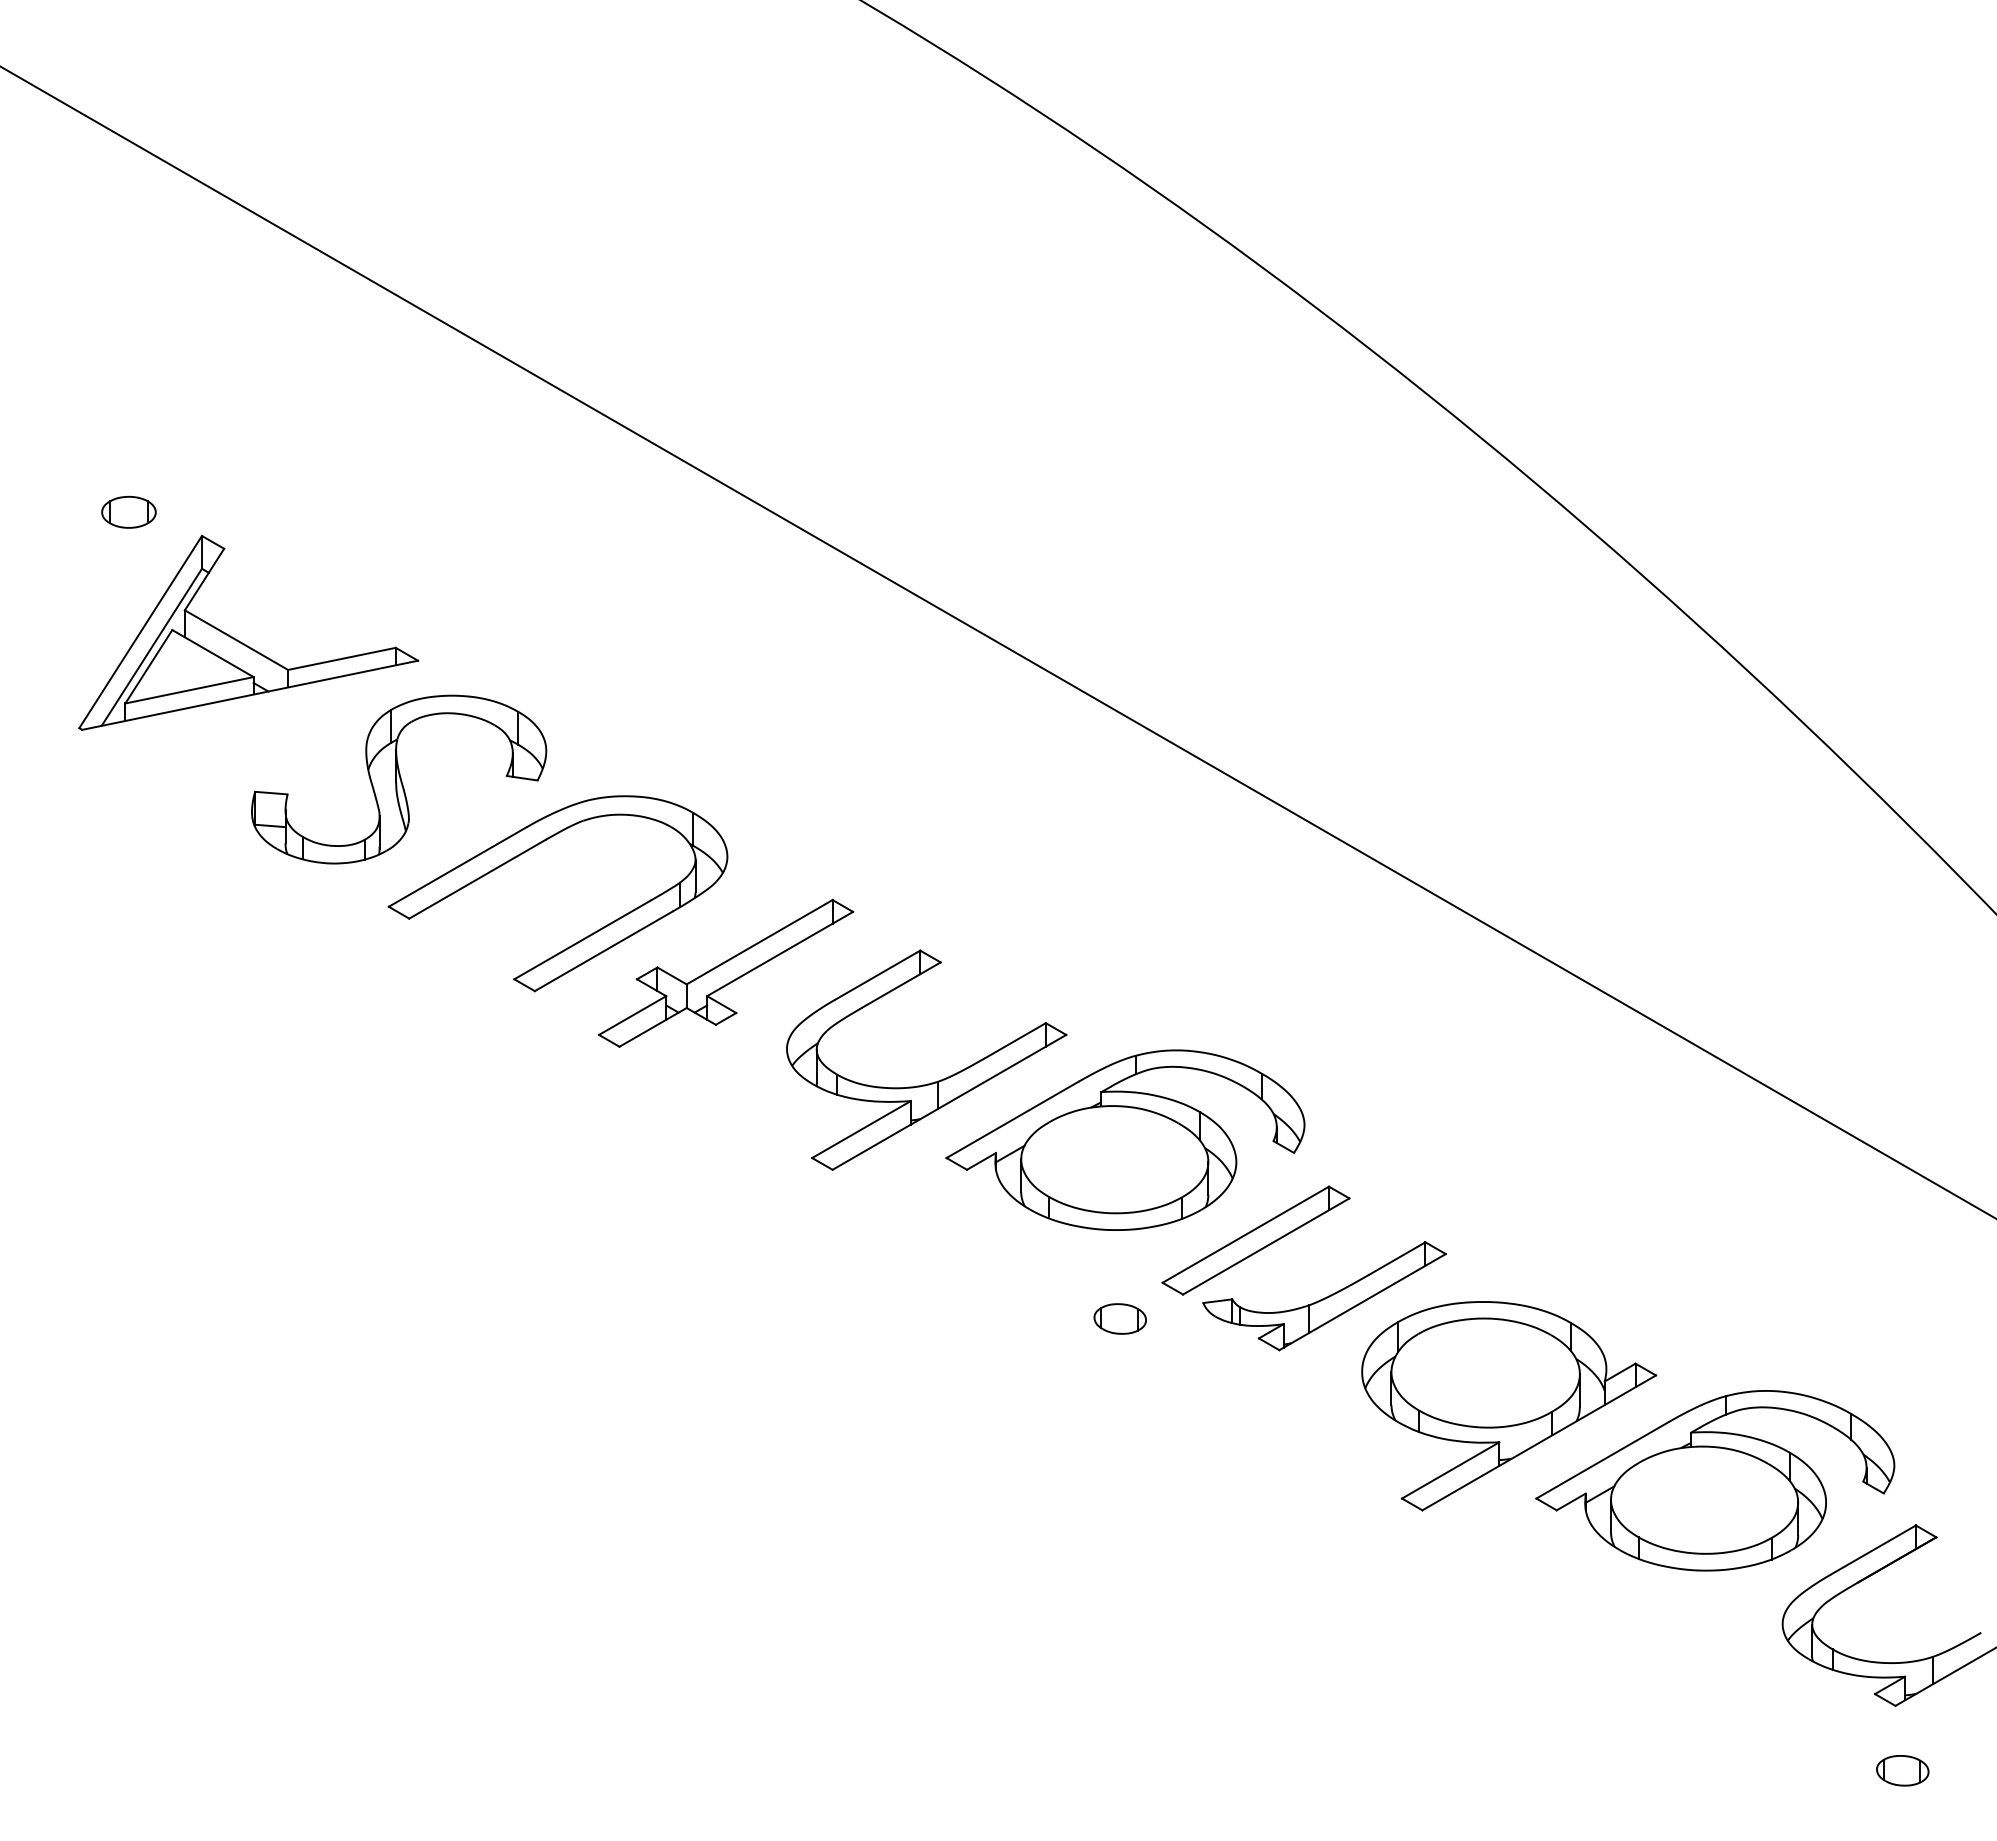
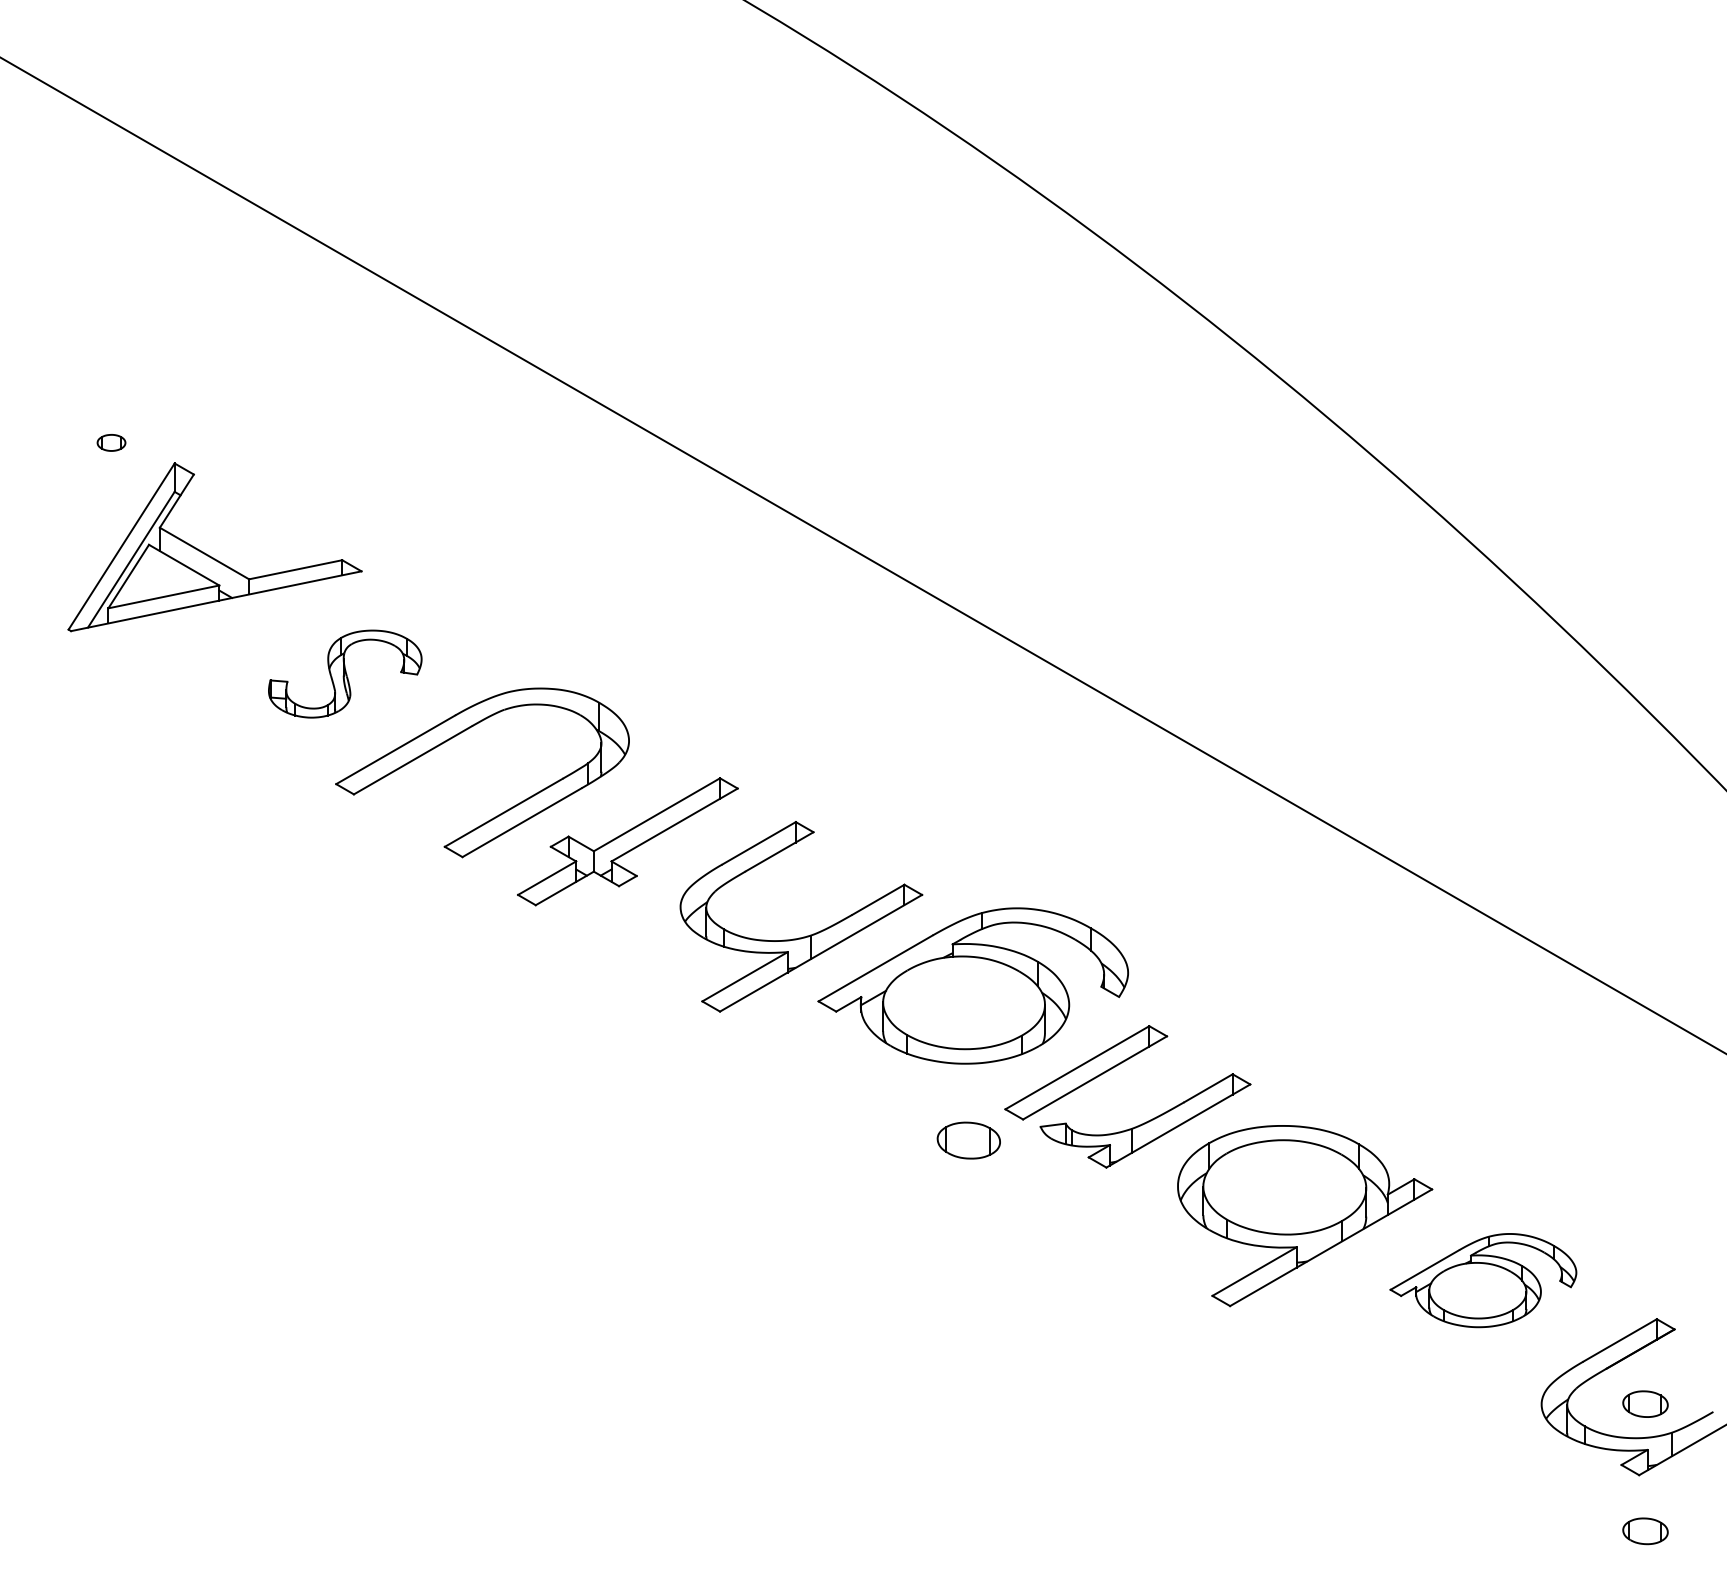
part: (128, 511) -> (111, 442), size x0.6
part: (399, 779) -> (345, 674), size x0.6
part: (1119, 1318) -> (968, 1140), size x1.4
part: (1715, 1480) -> (1483, 1280), size x0.6
part: (1902, 1623) -> (1645, 1403), added

